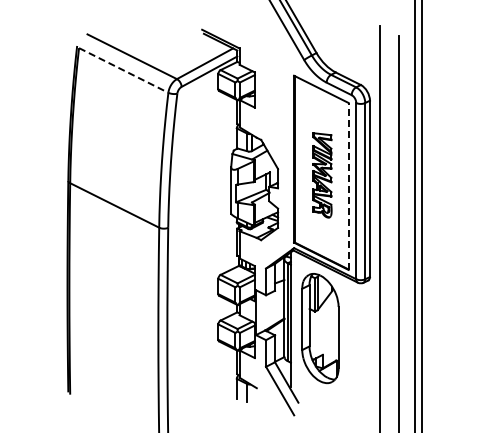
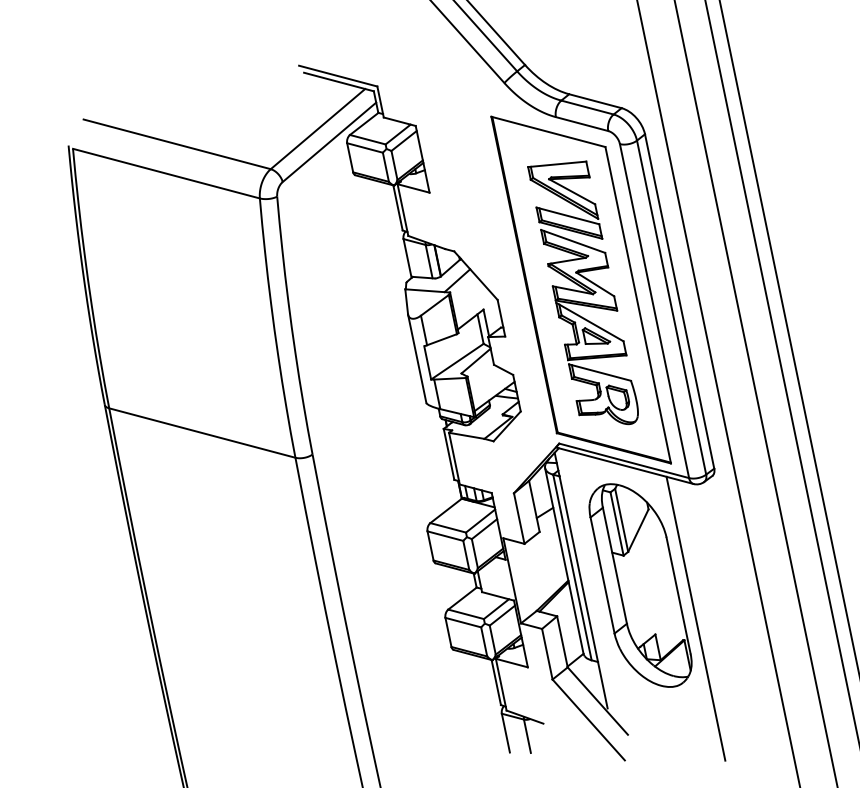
line: (123, 70) -> (166, 173), dashed -> solid
part: (322, 175) -> (584, 294), size x1.67
line: (348, 185) -> (637, 303), dashed -> solid
line: (344, 350) -> (694, 617), added

